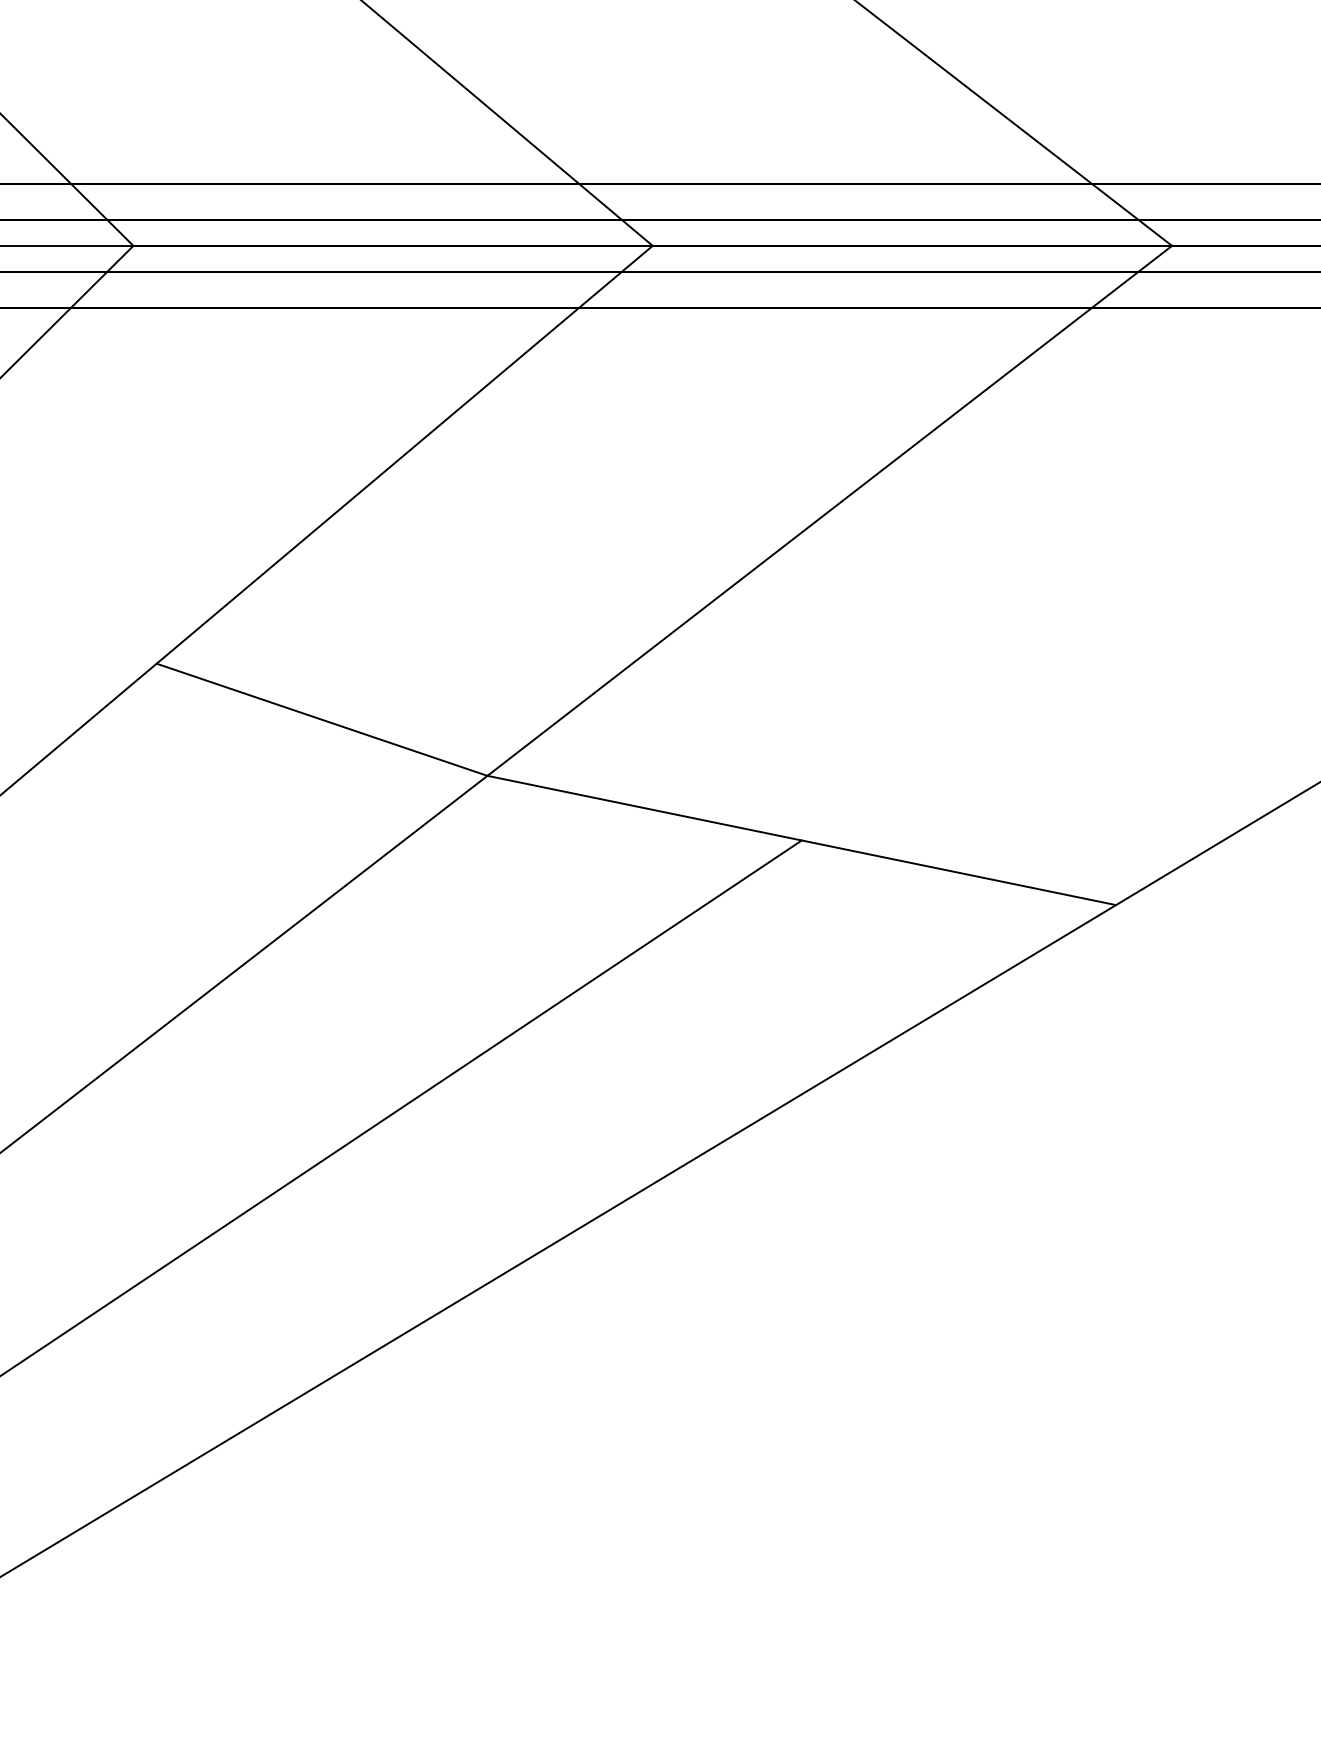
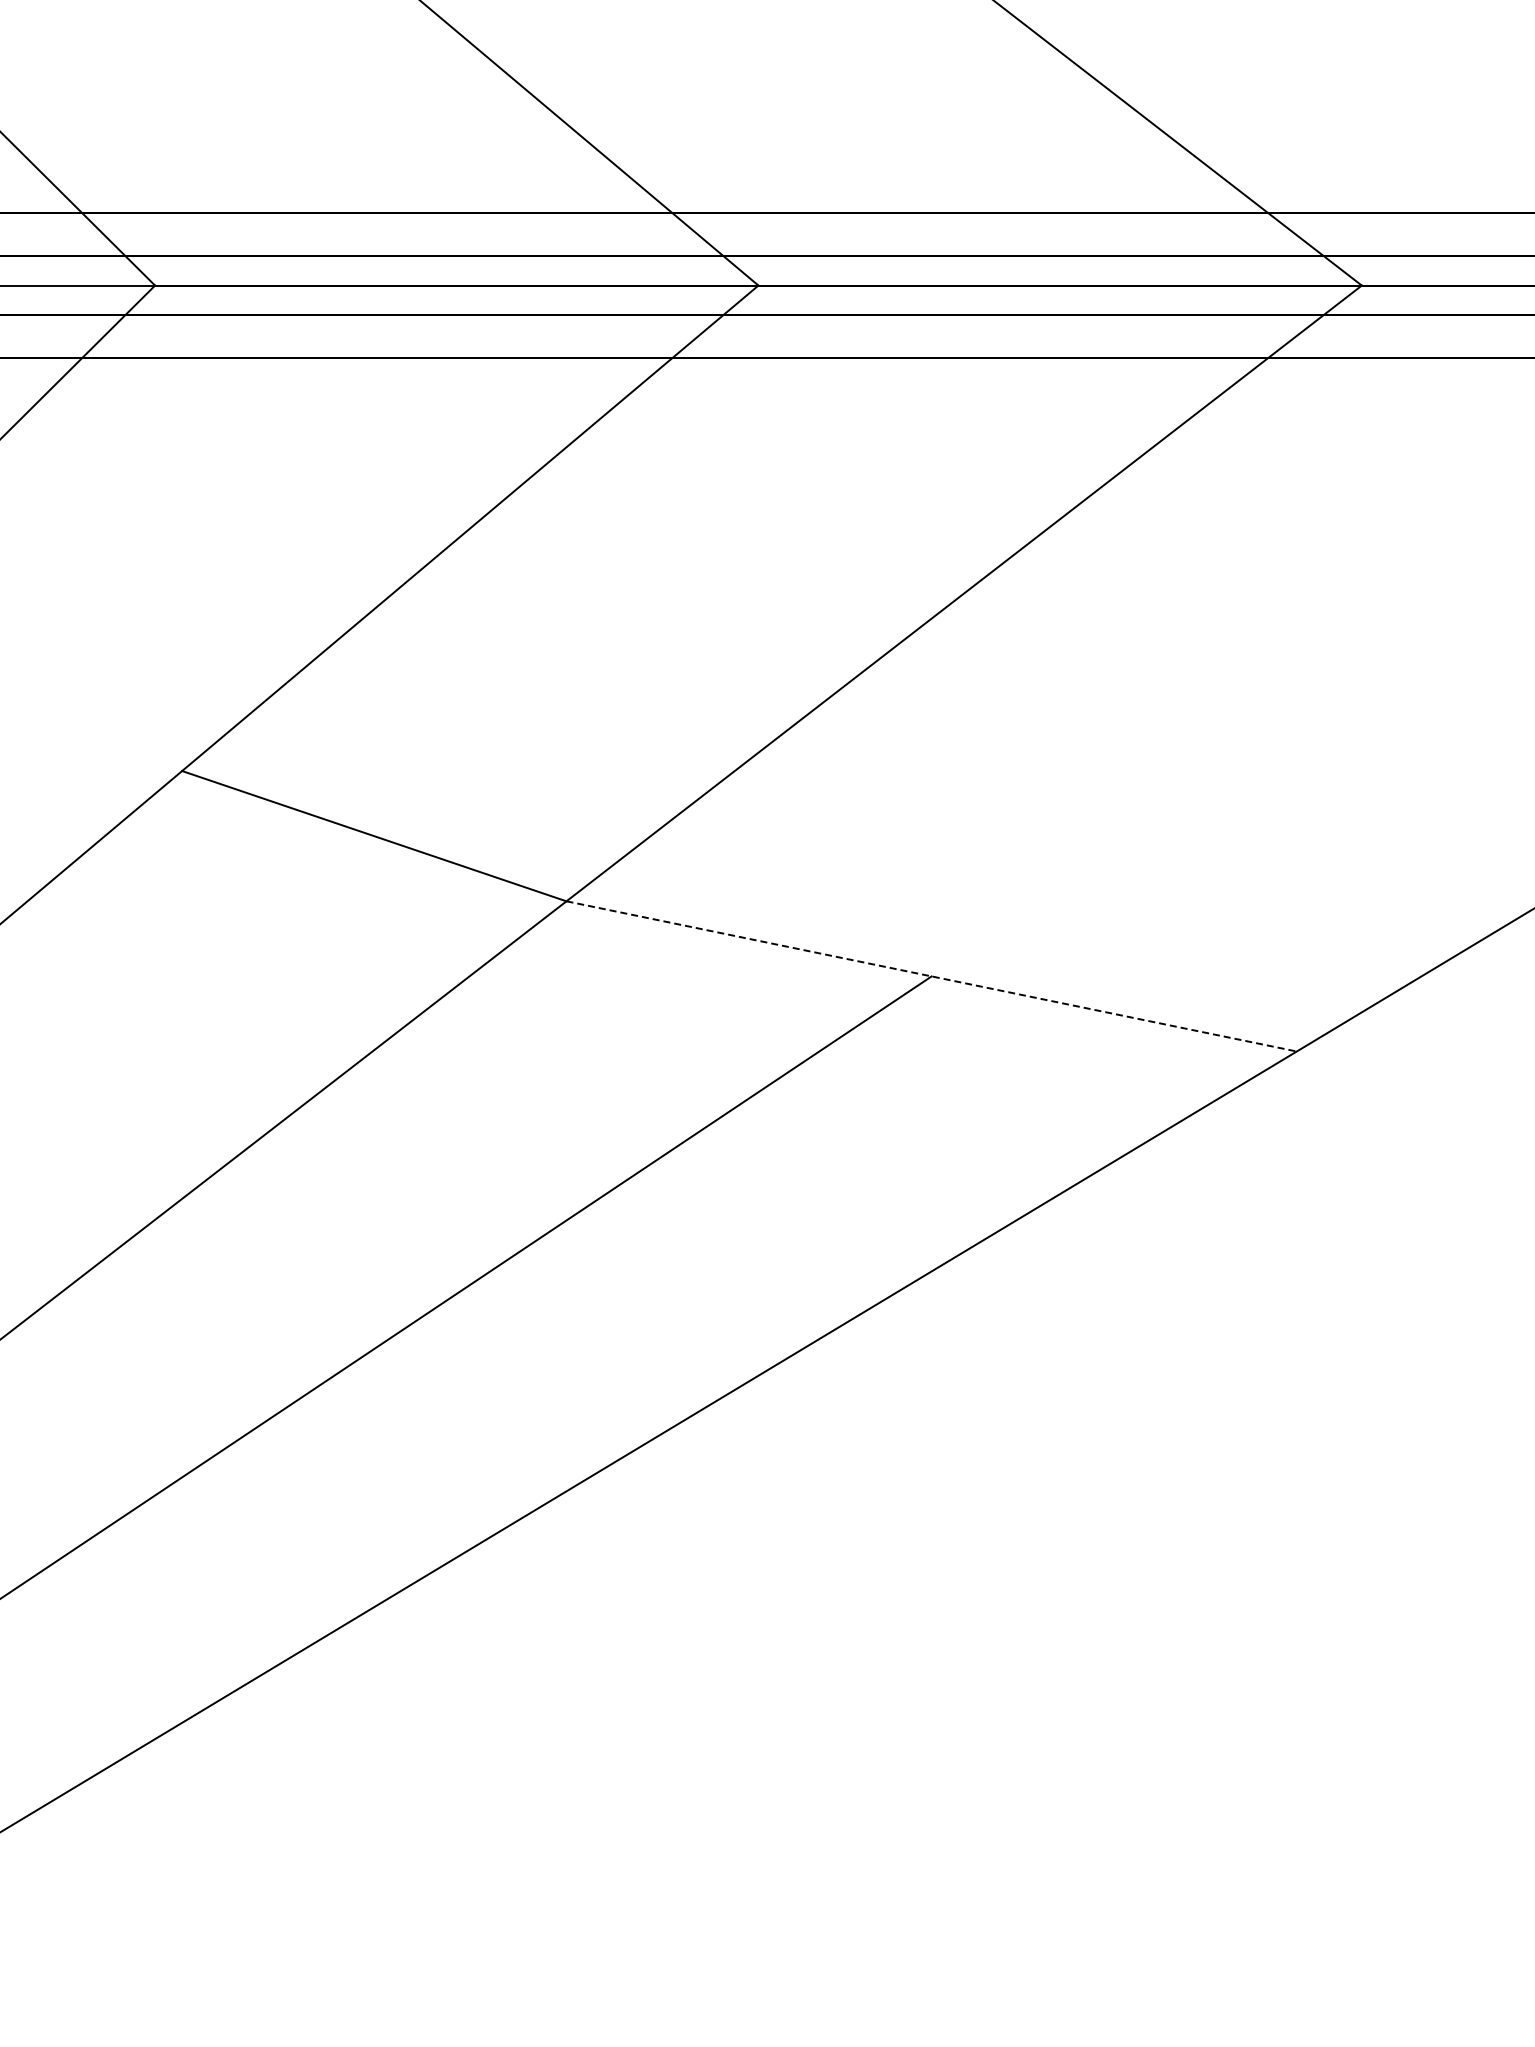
line: (801, 840) -> (931, 976), solid -> dashed

